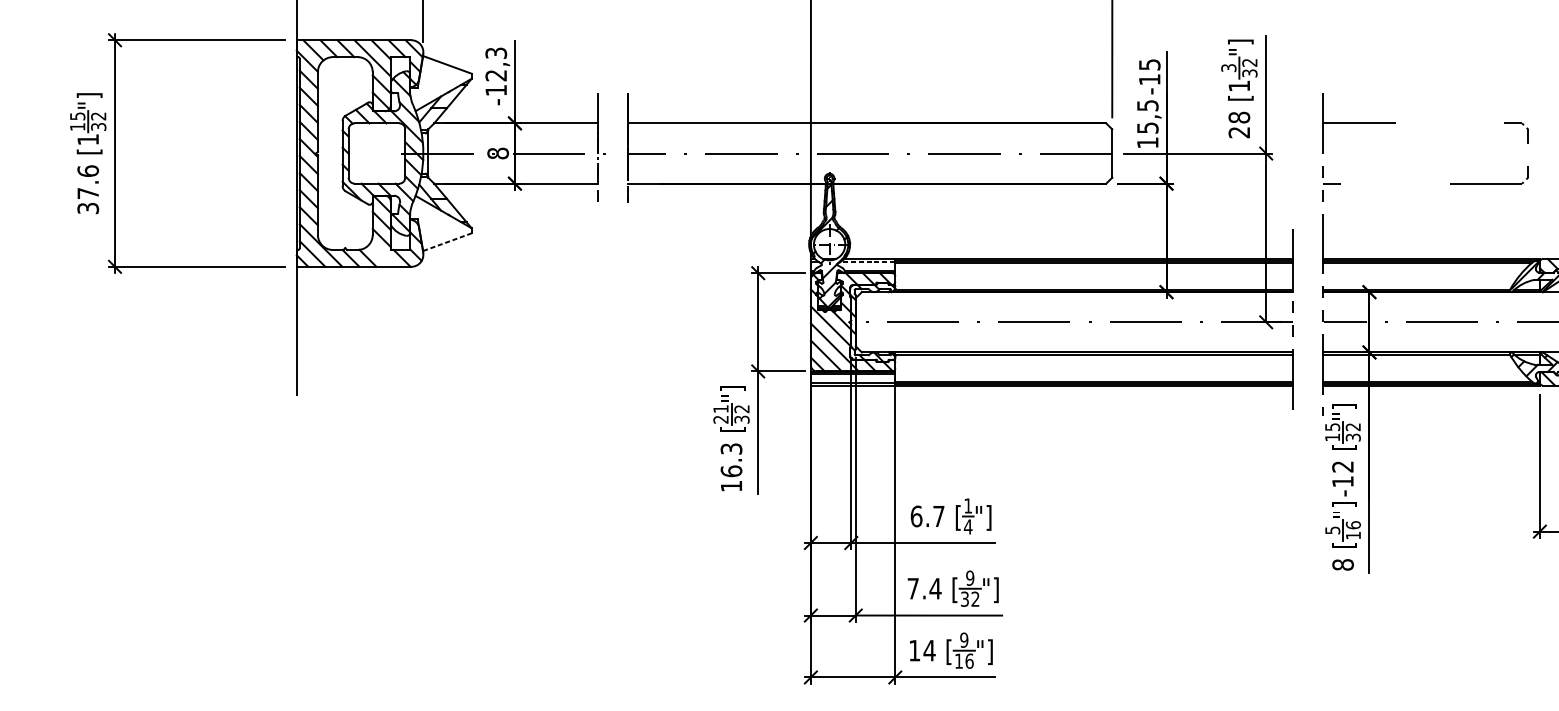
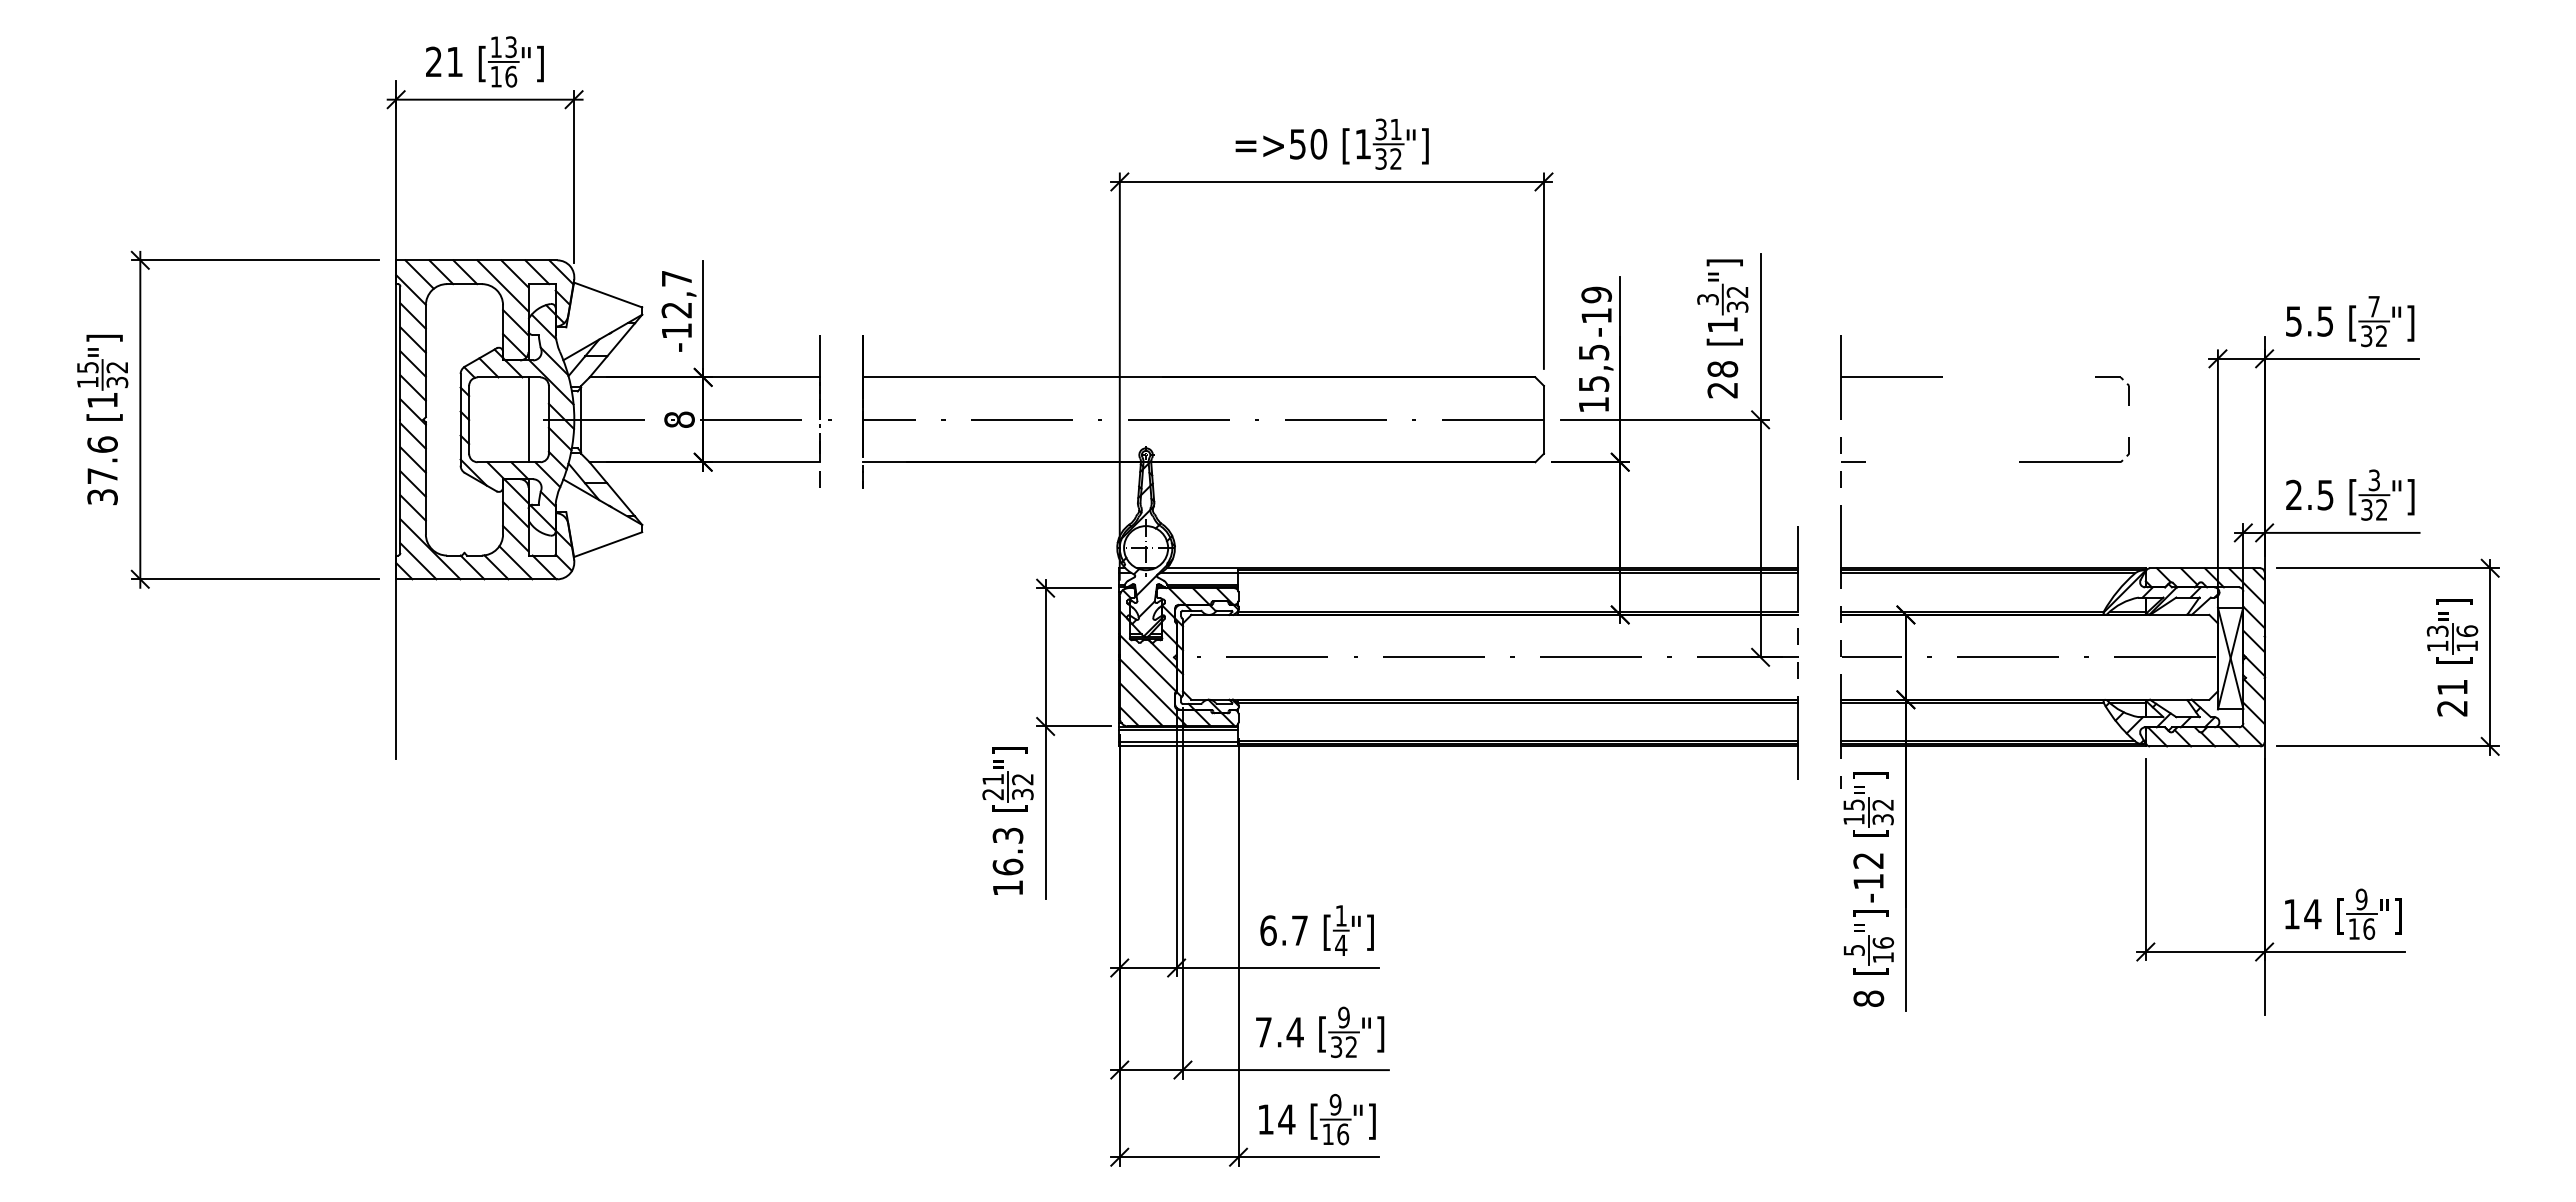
text: (495, 53) -> (676, 278), -12,3 -> -12,7
text: (1149, 64) -> (1596, 294), -15 -> -19
line: (390, 153) -> (528, 419), added
line: (447, 242) -> (608, 544), dashed -> solid
line: (381, 254) -> (515, 562), added
line: (867, 262) -> (1199, 572), dashed -> solid

